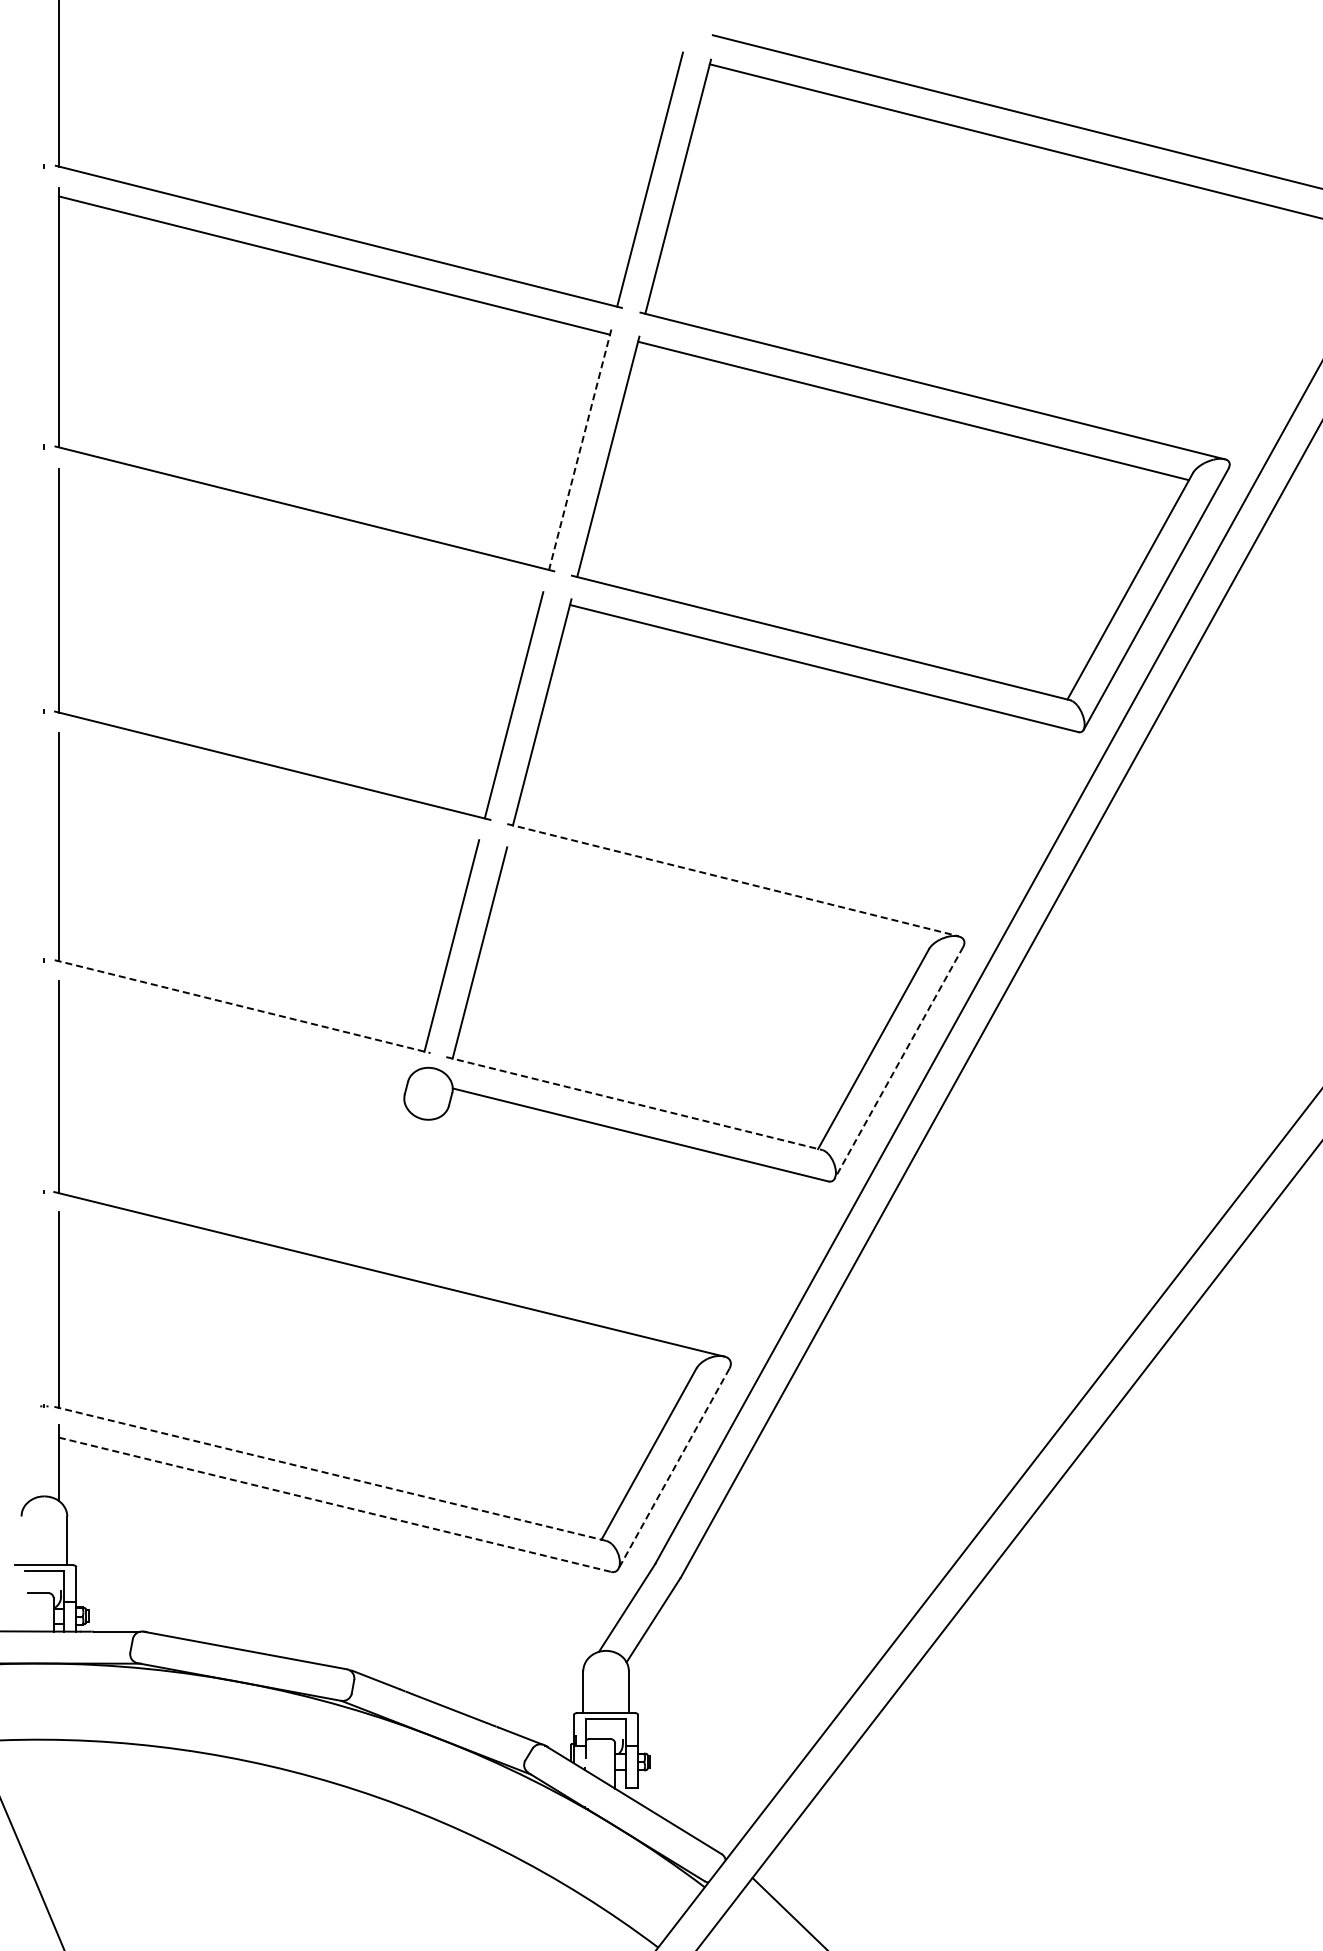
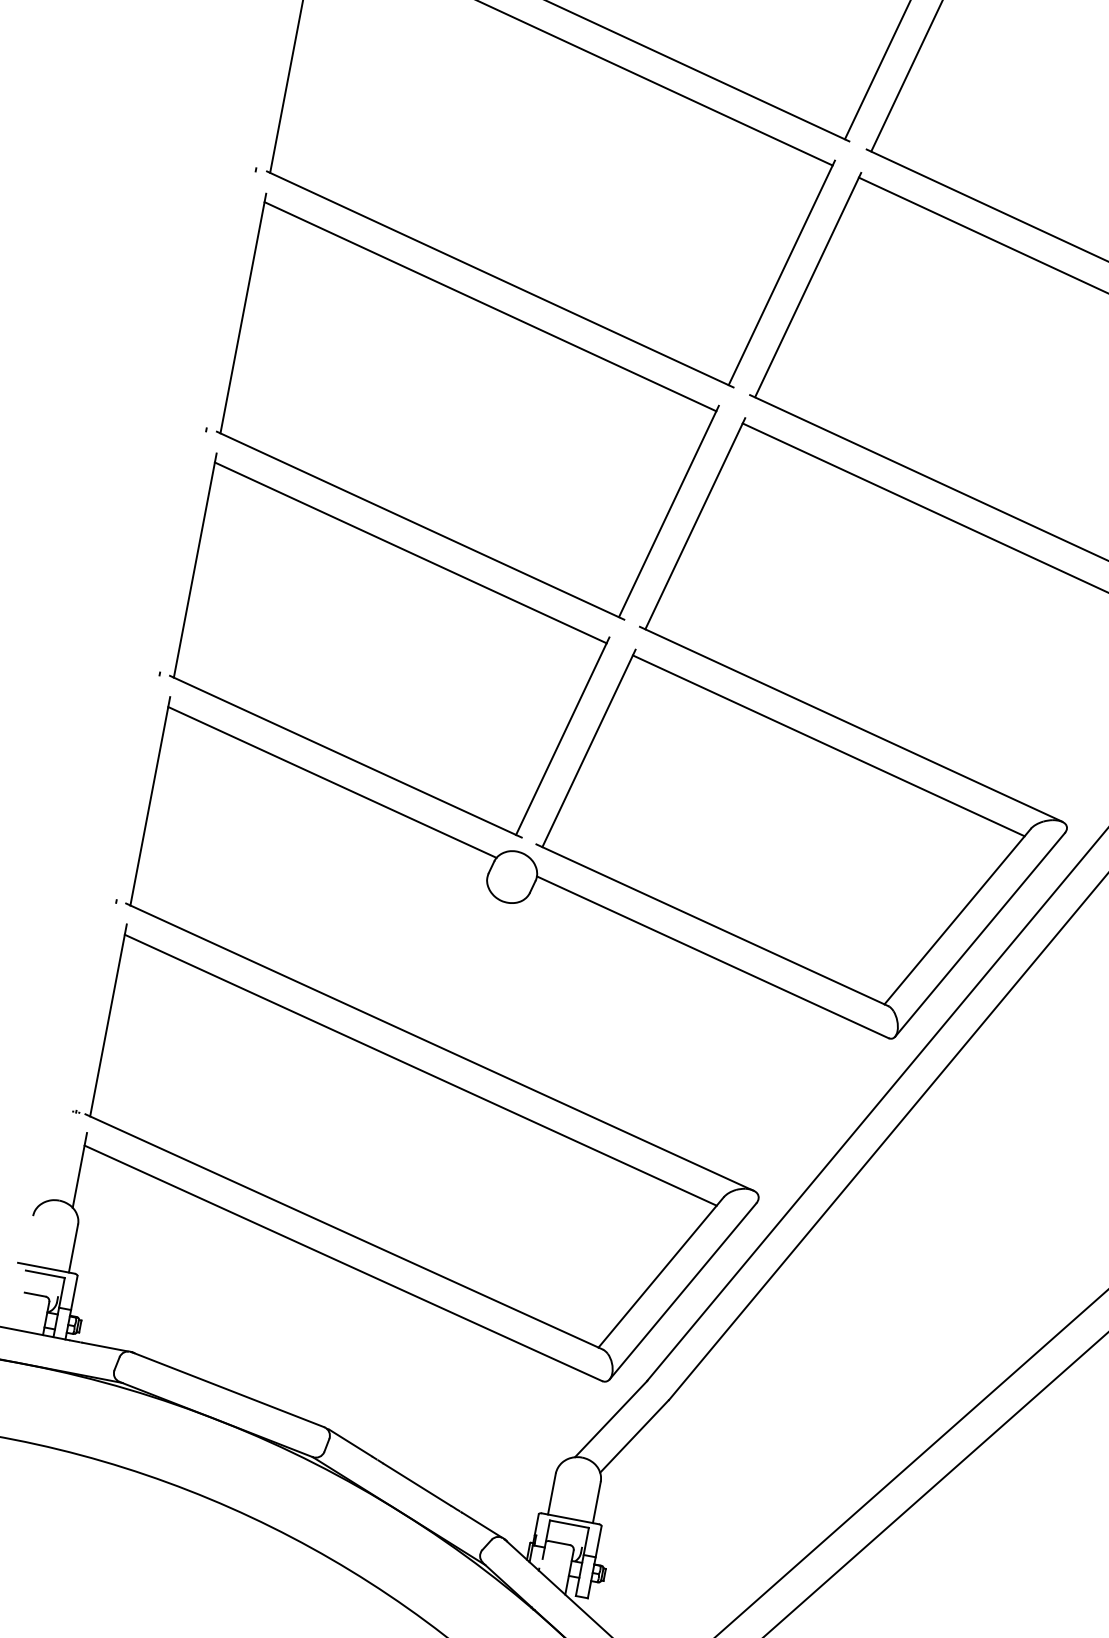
line: (580, 450) -> (781, 273), dashed -> solid
line: (299, 537) -> (489, 306), added
line: (267, 794) -> (410, 552), added
line: (732, 880) -> (850, 724), dashed -> solid
line: (714, 905) -> (828, 745), added
line: (242, 1006) -> (345, 756), dashed -> solid
line: (233, 1034) -> (331, 782), added
line: (898, 1062) -> (979, 934), dashed -> solid
line: (634, 1103) -> (712, 925), dashed -> solid
line: (374, 1300) -> (420, 1070), added
line: (673, 1469) -> (682, 1292), dashed -> solid
line: (329, 1473) -> (343, 1231), dashed -> solid
line: (335, 1504) -> (343, 1263), dashed -> solid

